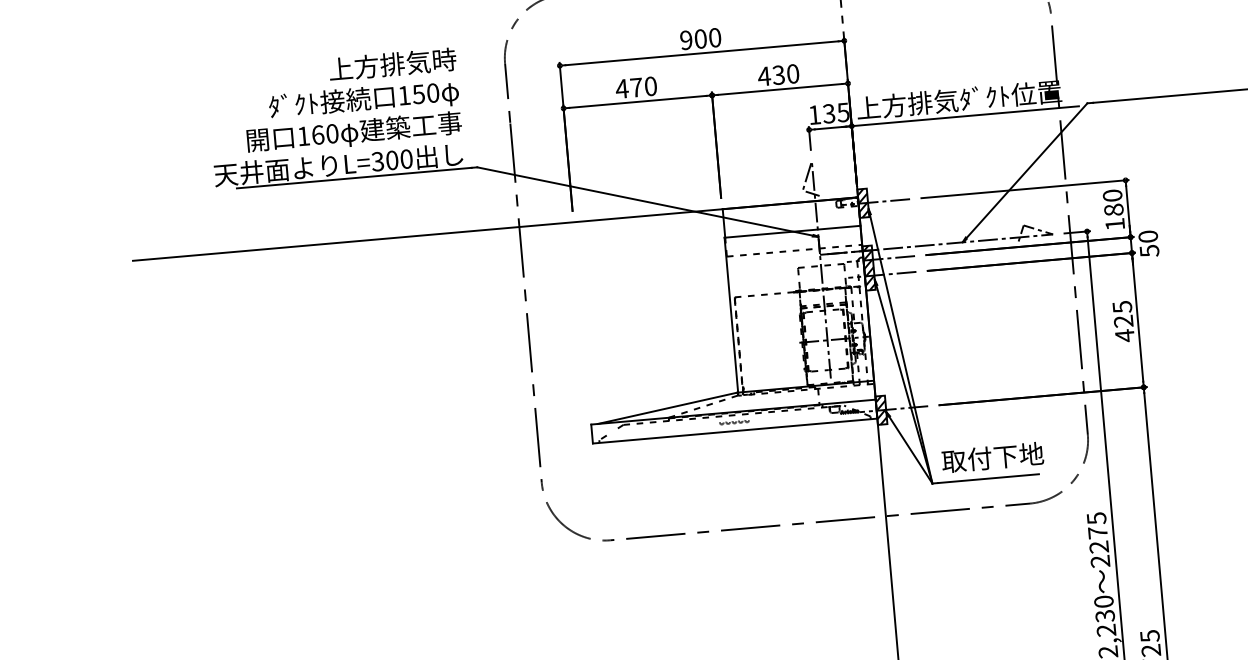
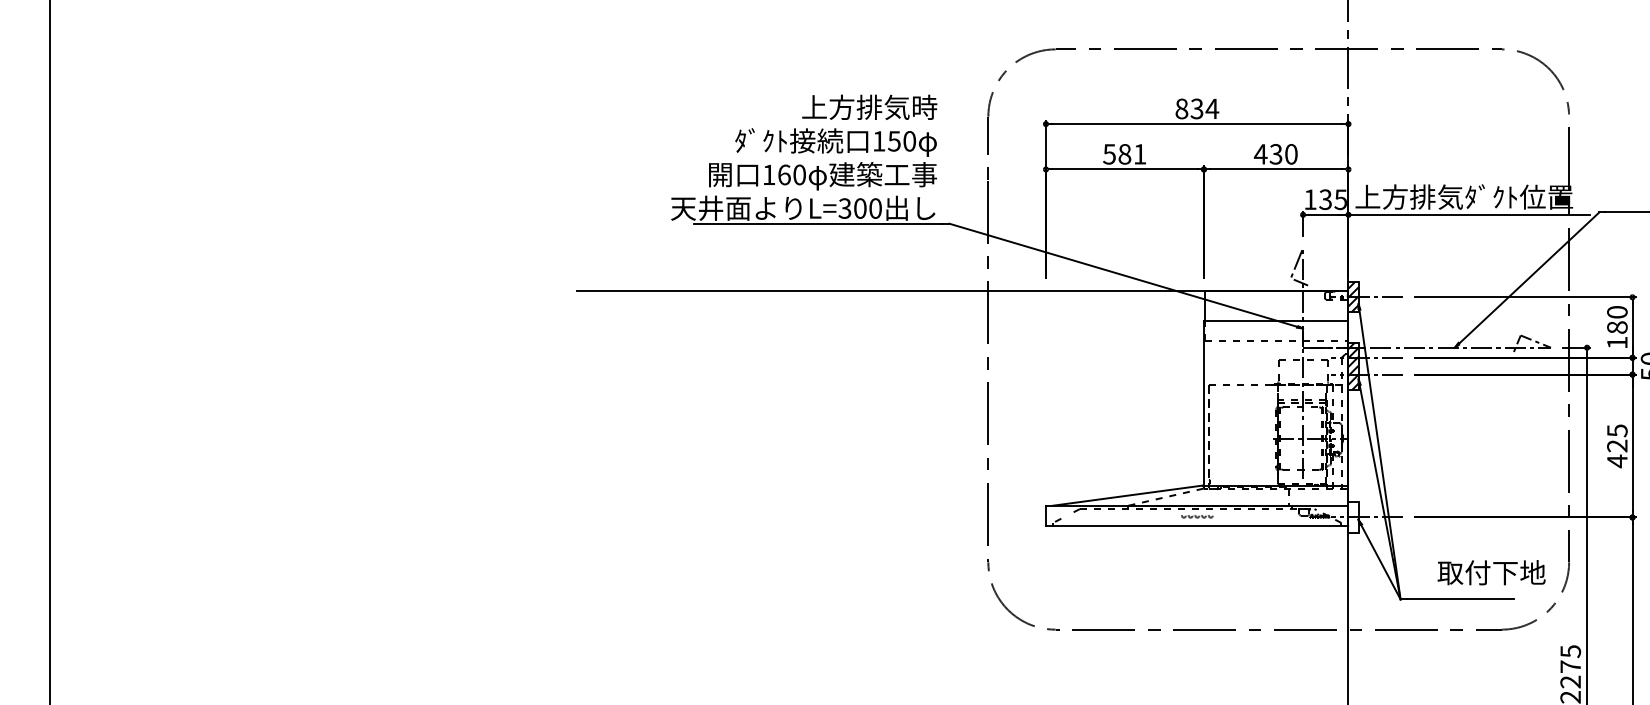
text: (701, 38) -> (1197, 108), 900 -> 834
text: (636, 87) -> (1124, 154), 470 -> 581
hatch: (881, 410) -> (1353, 517), removed
text: (992, 457) -> (1491, 572), moved

